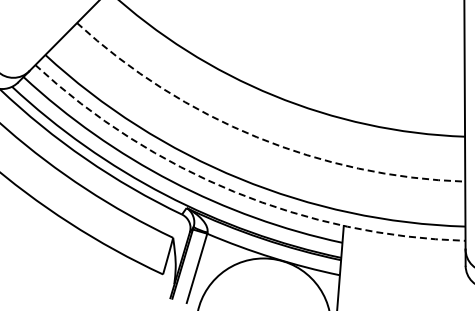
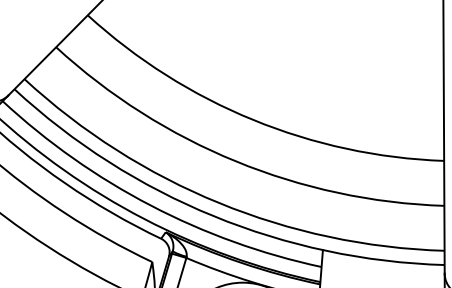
arc: (256, 137) -> (235, 161), dashed -> solid
arc: (234, 191) -> (213, 215), dashed -> solid

